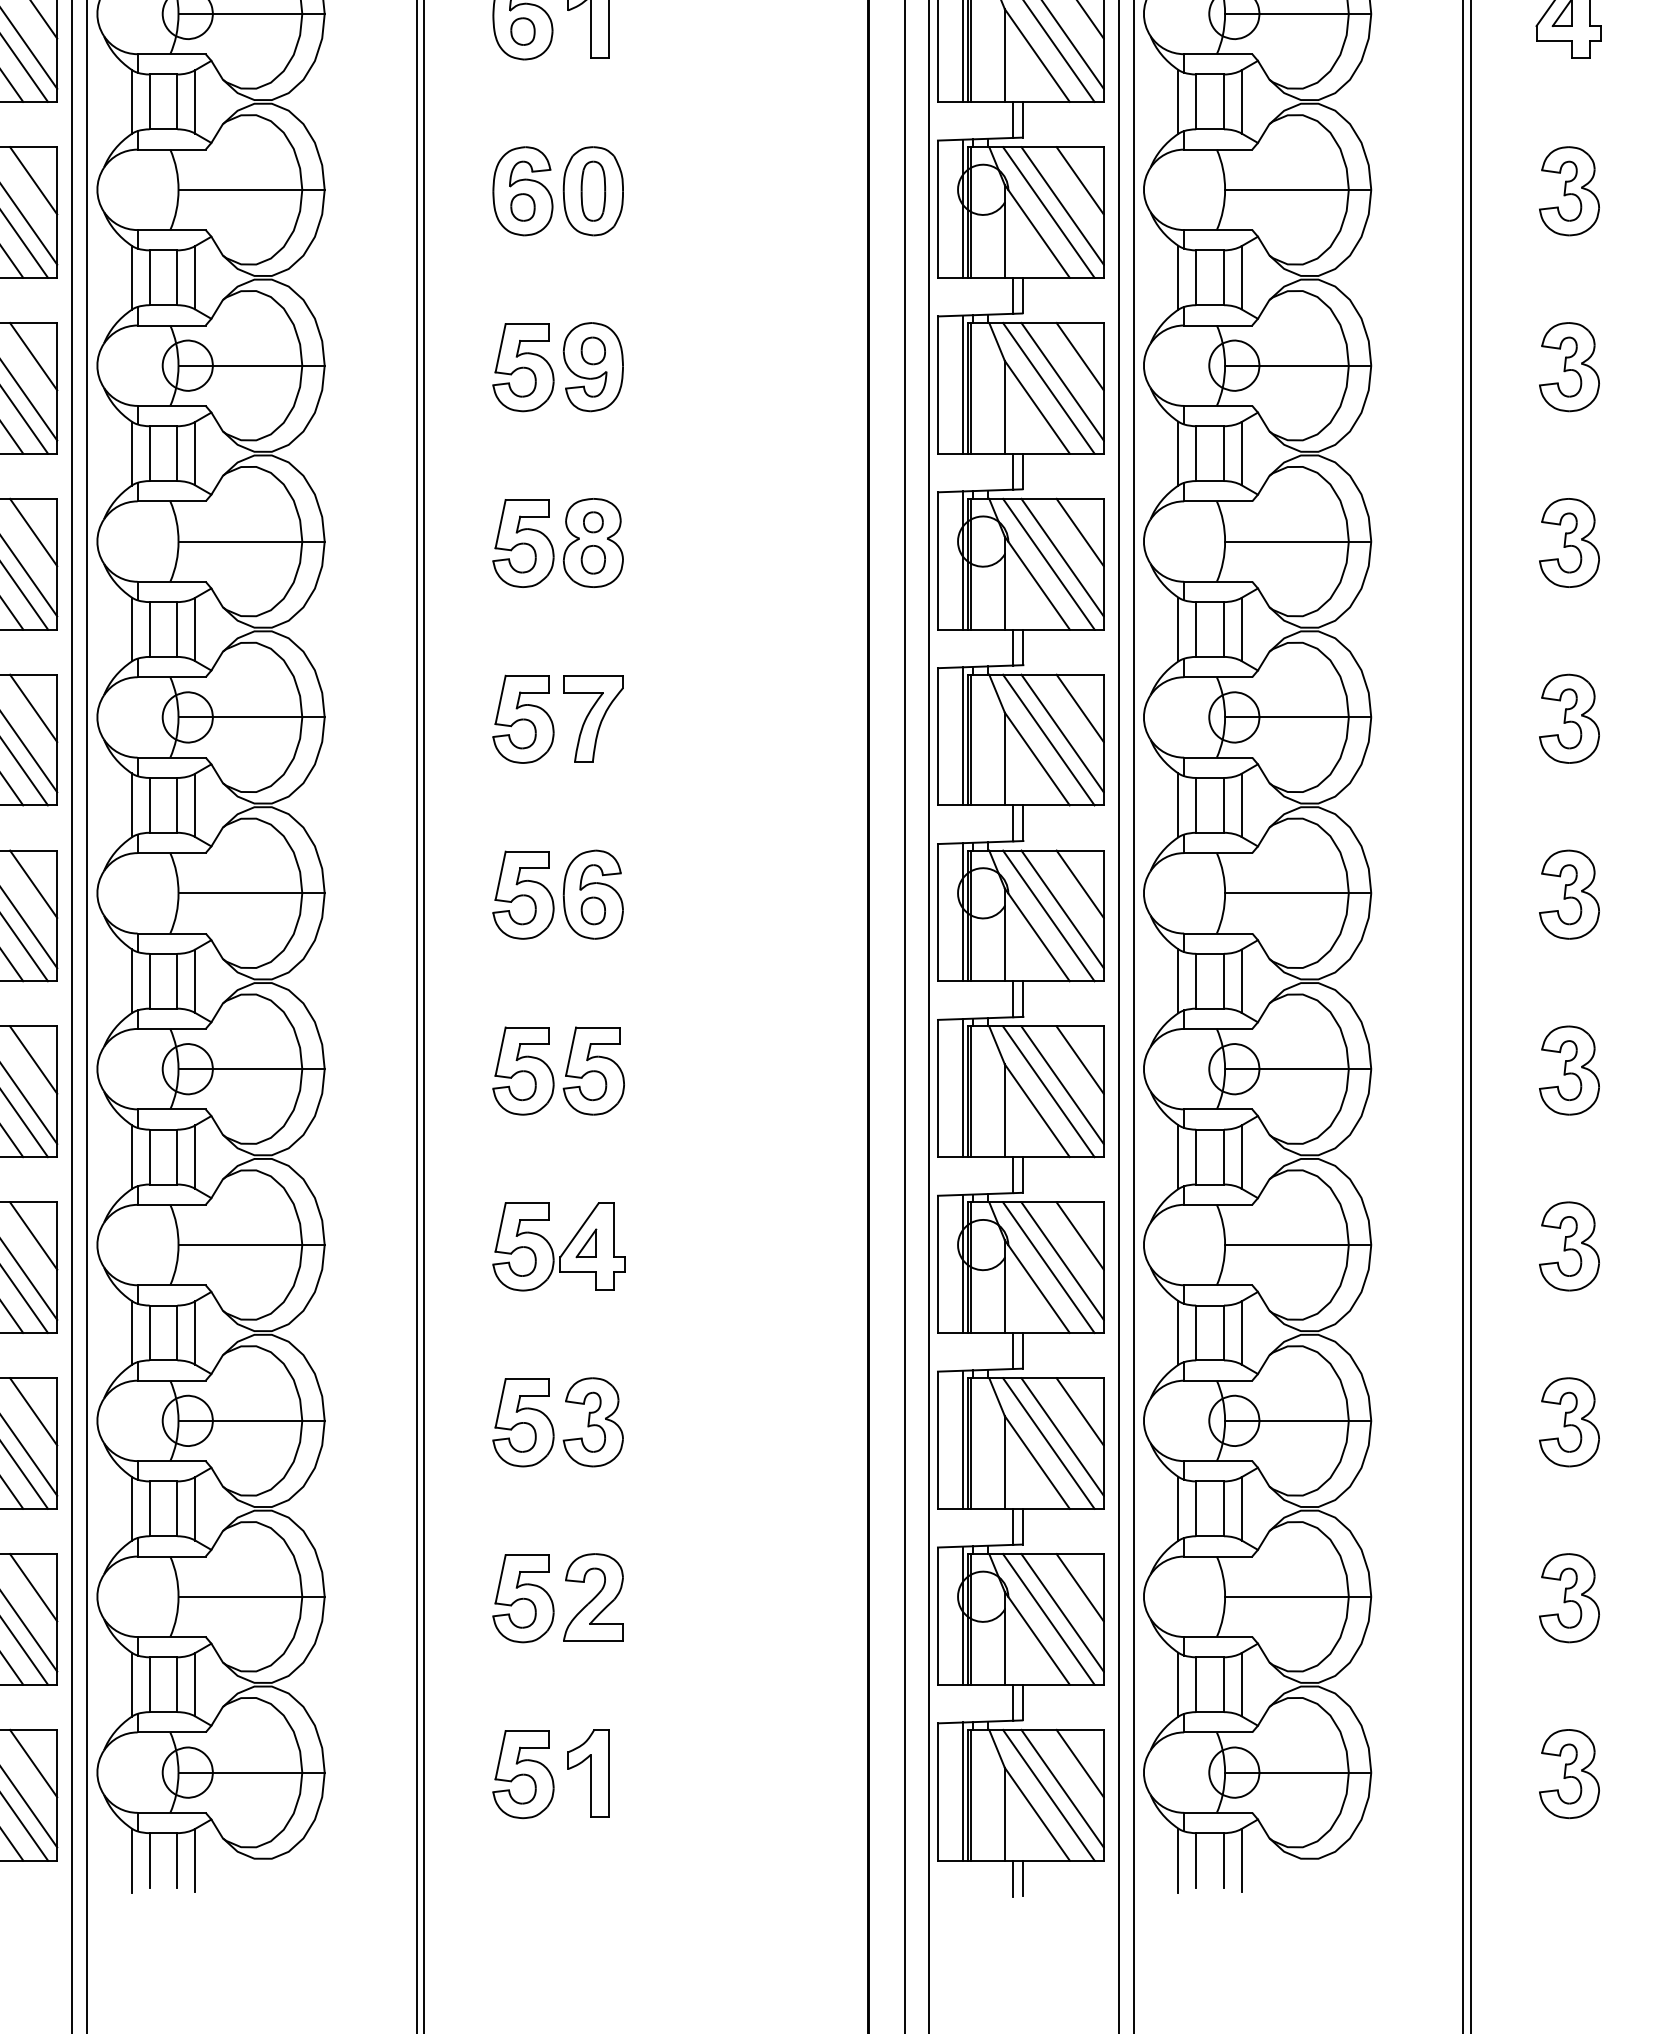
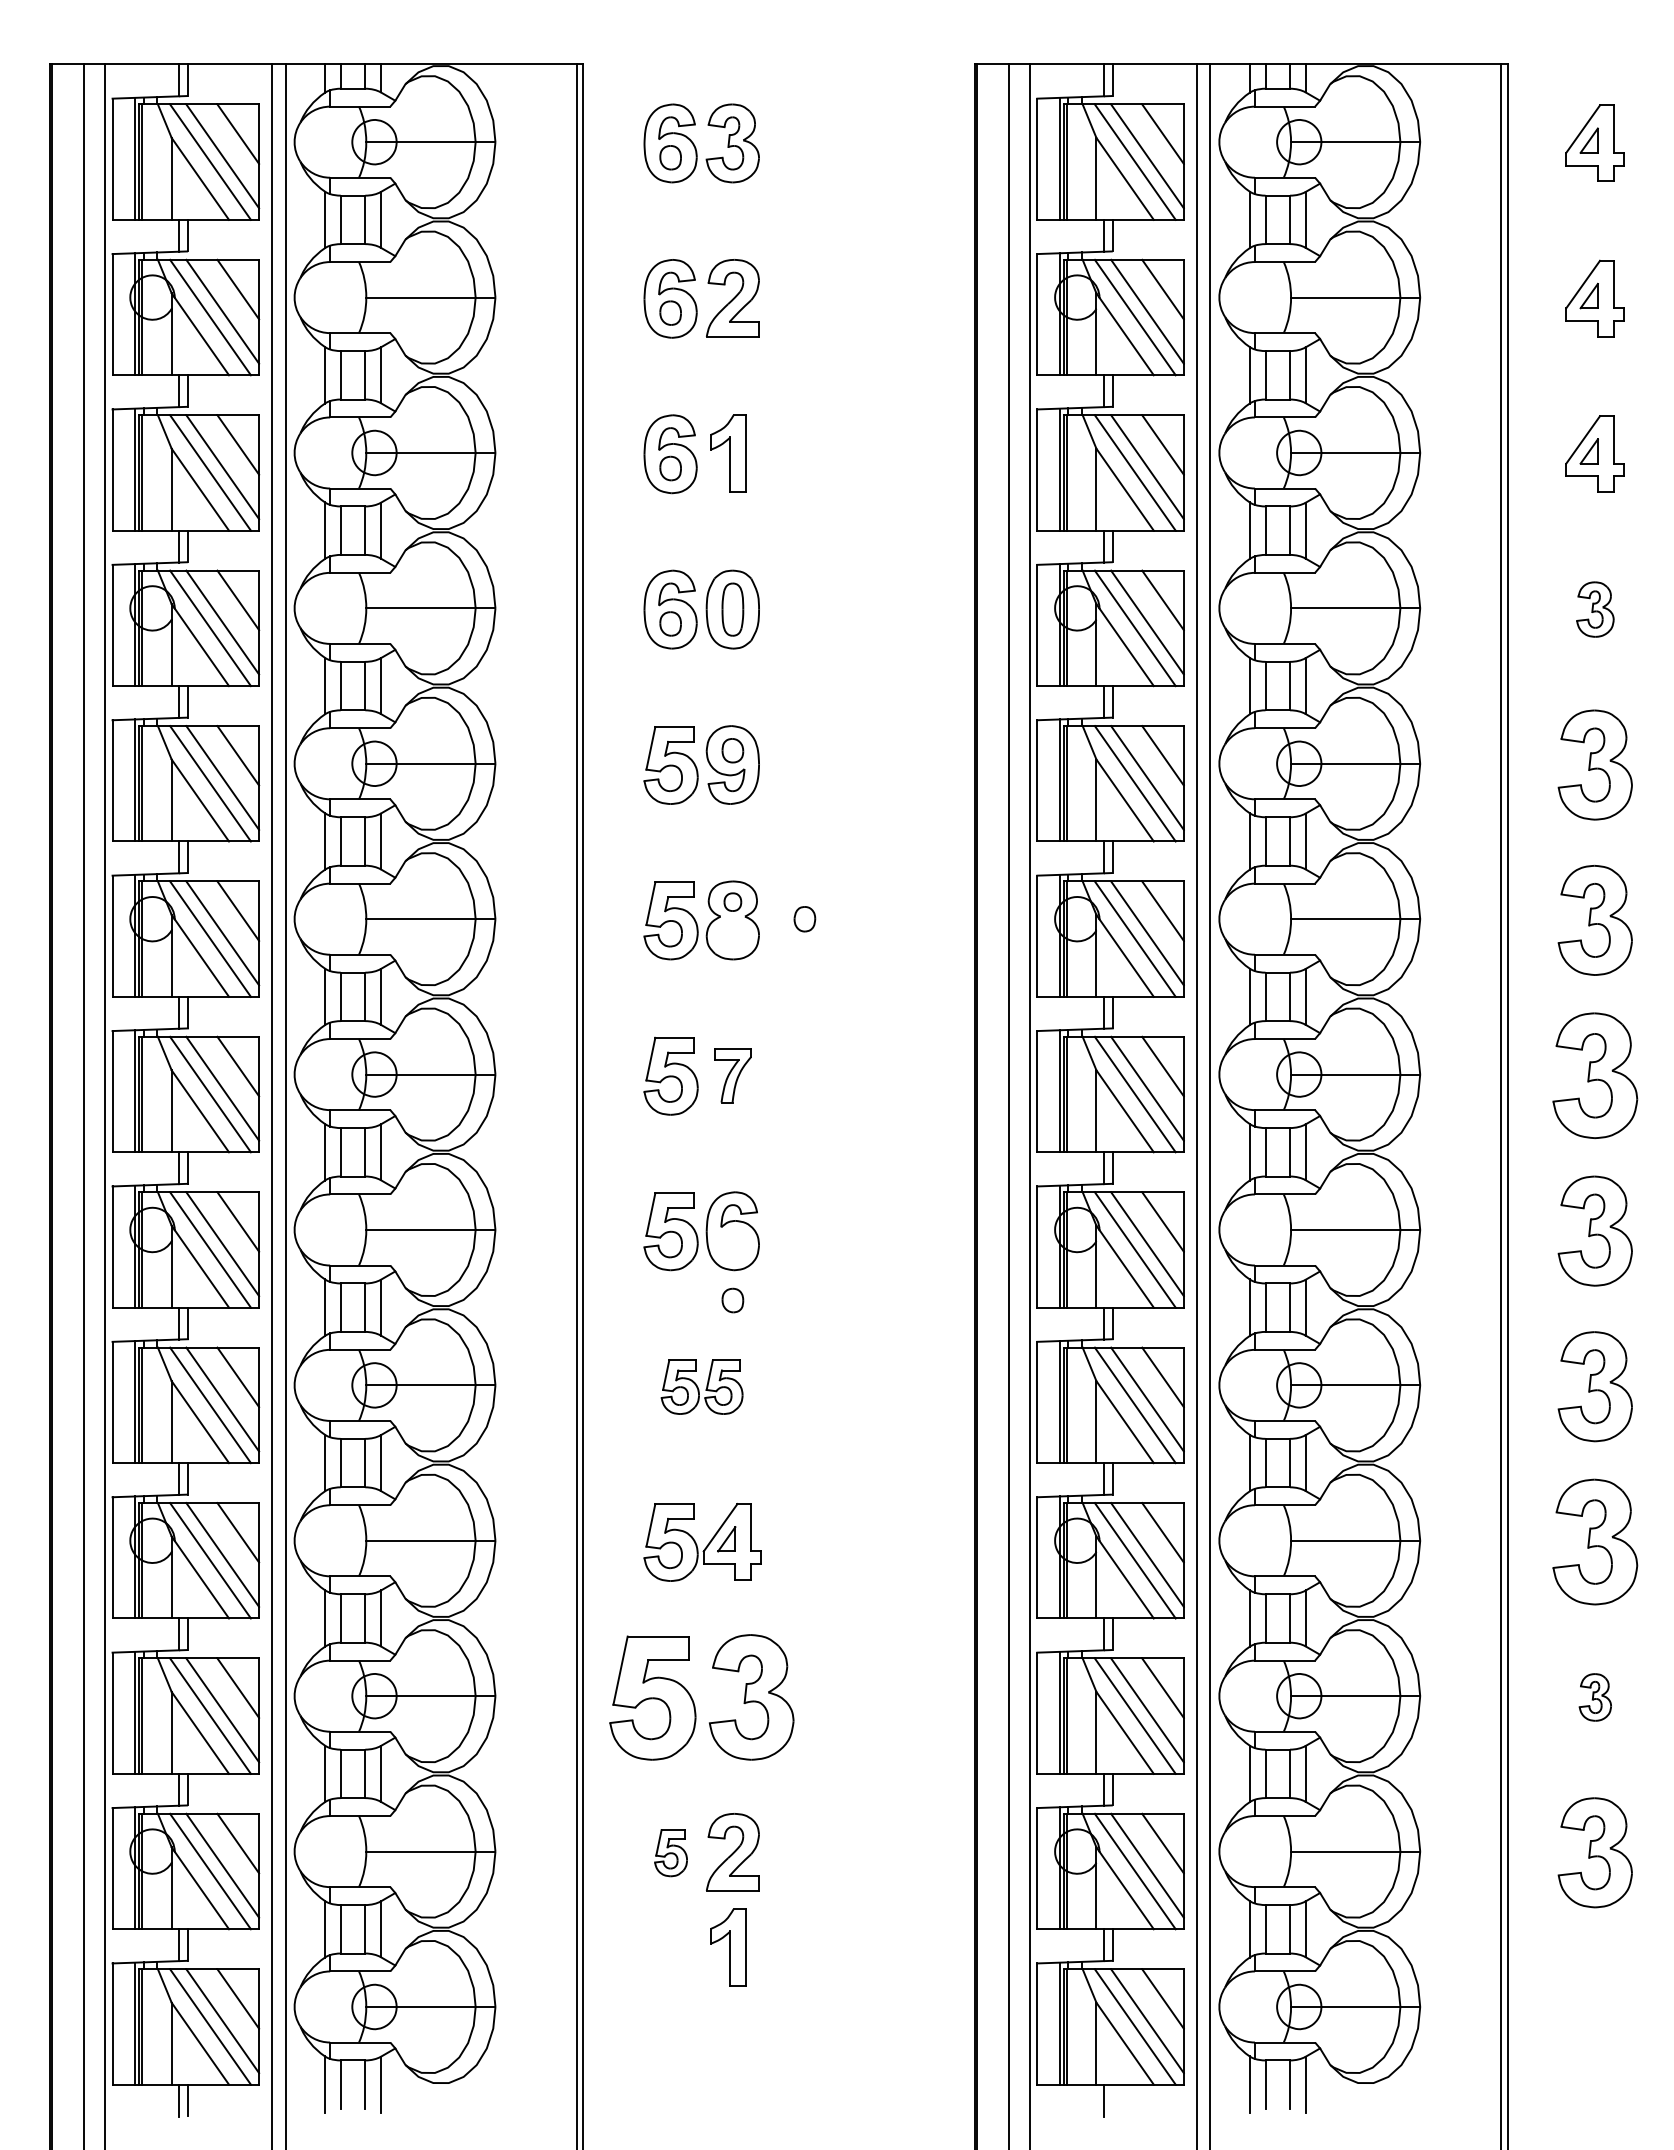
part: (1569, 191) -> (1595, 609), size x0.7
part: (1569, 366) -> (1595, 764), size x1.4
part: (1569, 543) -> (1595, 920), size x1.4
part: (592, 560) -> (804, 919), moved
part: (592, 718) -> (732, 1075), size x0.7
part: (1569, 718) -> (1595, 1075), size x1.6
part: (1569, 895) -> (1595, 1231), size x1.4
part: (592, 910) -> (732, 1300), moved
part: (557, 1070) -> (701, 1386), size x0.7
part: (1569, 1070) -> (1595, 1386), size x1.4
part: (1569, 1245) -> (1595, 1541), size x1.6
part: (557, 1422) -> (701, 1697), size x1.6
part: (1569, 1422) -> (1595, 1697), size x0.6
part: (522, 1597) -> (670, 1852), size x0.6
part: (1569, 1597) -> (1595, 1852), size x1.4
part: (588, 1773) -> (728, 1947), moved
part: (522, 1774) -> (670, 2008), removed
part: (1569, 1774) -> (1595, 2008), removed
line: (1023, 1878) -> (1112, 2100), removed

